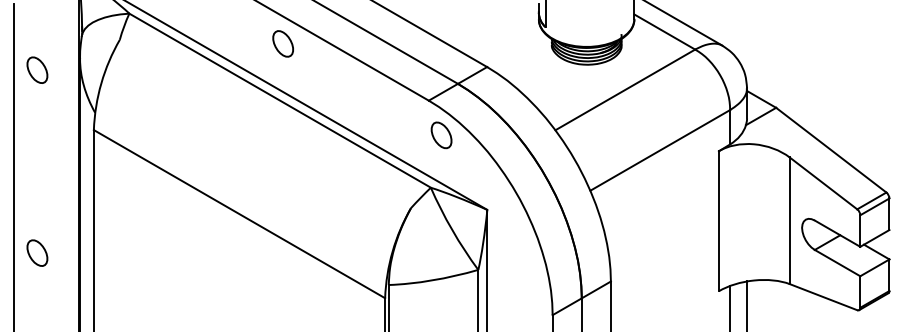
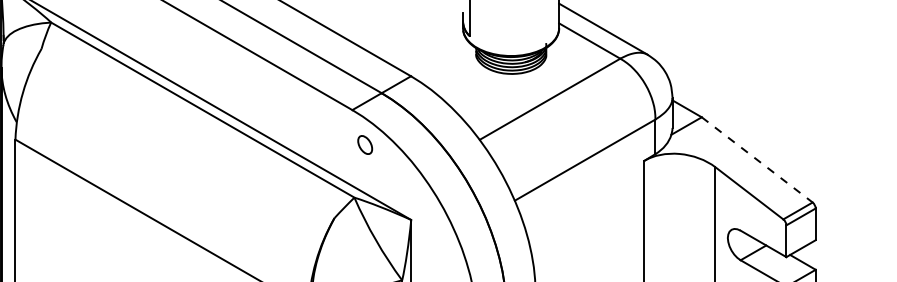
part: (282, 43) -> (205, 52), removed
part: (441, 135) -> (365, 145), size x0.7
line: (831, 150) -> (757, 160), solid -> dashed

